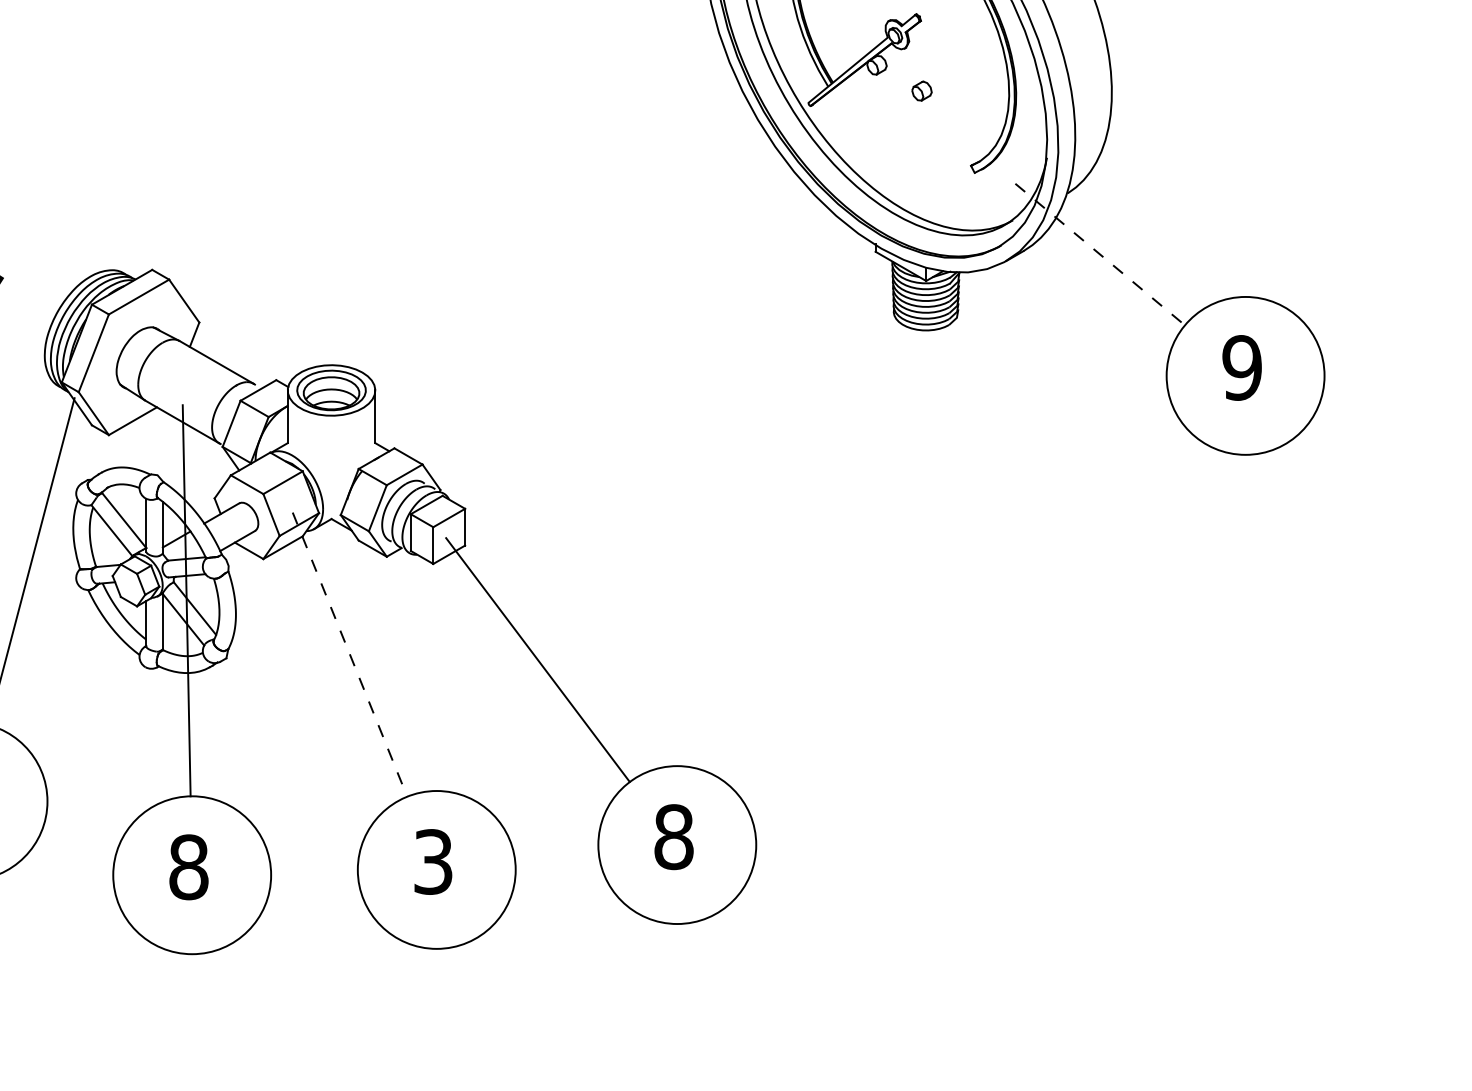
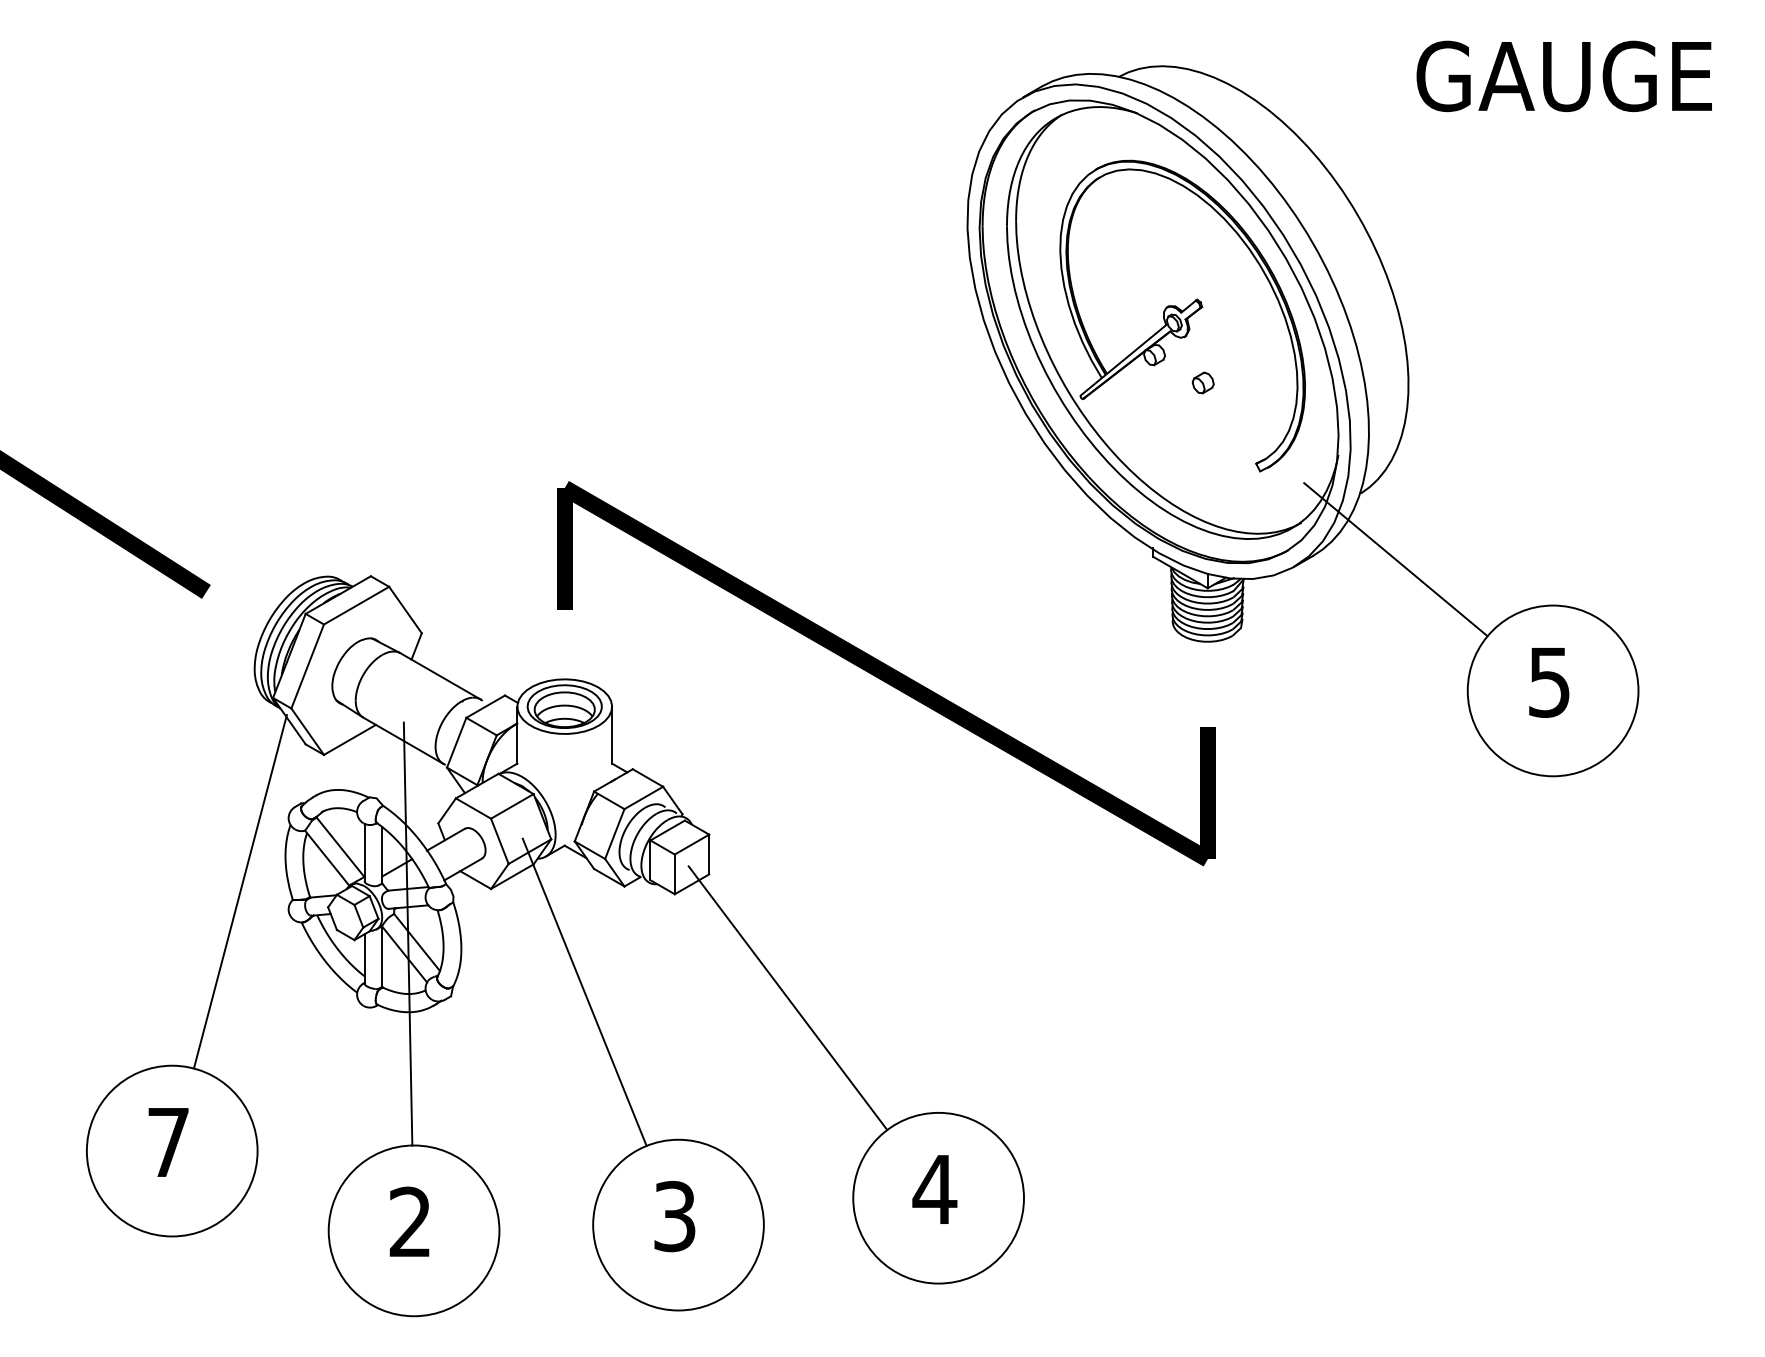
line: (1100, 255) -> (1396, 560), dashed -> solid
part: (629, 359) -> (886, 673), added
text: (1242, 367) -> (1549, 681), 9 -> 5
line: (349, 654) -> (584, 992), dashed -> solid
text: (673, 836) -> (934, 1189), 8 -> 4
text: (188, 866) -> (410, 1221), 8 -> 2

